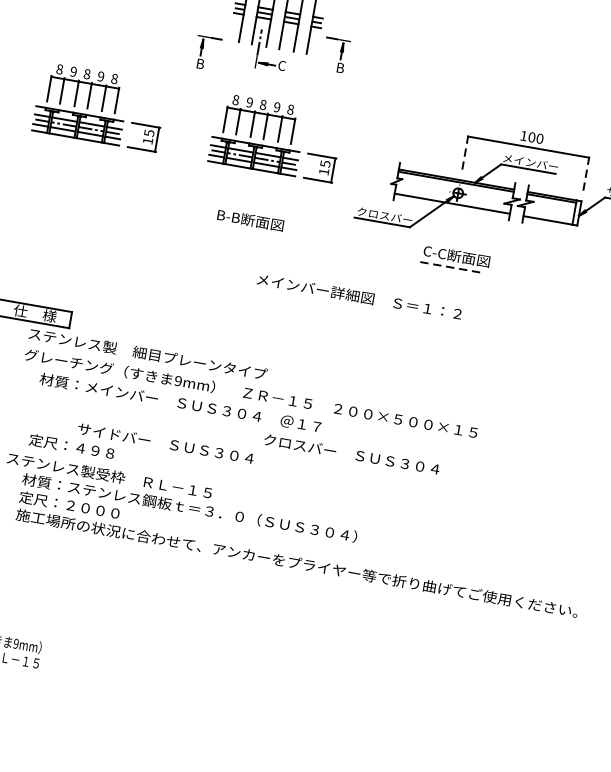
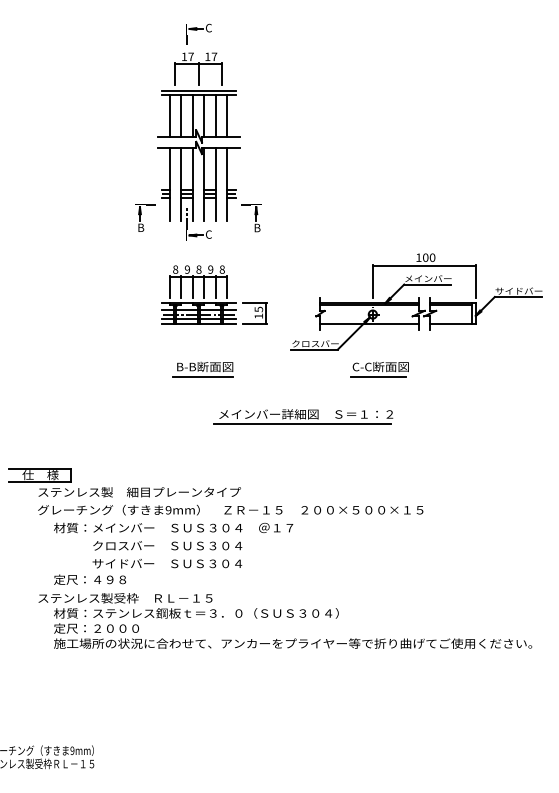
part: (207, 52) -> (145, 217), moved
part: (100, 106) -> (64, 294), removed
line: (464, 155) -> (372, 282), dashed -> solid
line: (585, 176) -> (475, 282), dashed -> solid
line: (245, 231) -> (202, 376), added
line: (452, 267) -> (378, 376), dashed -> solid
line: (351, 307) -> (301, 424), added
text: (351, 454) -> (167, 545), moved

